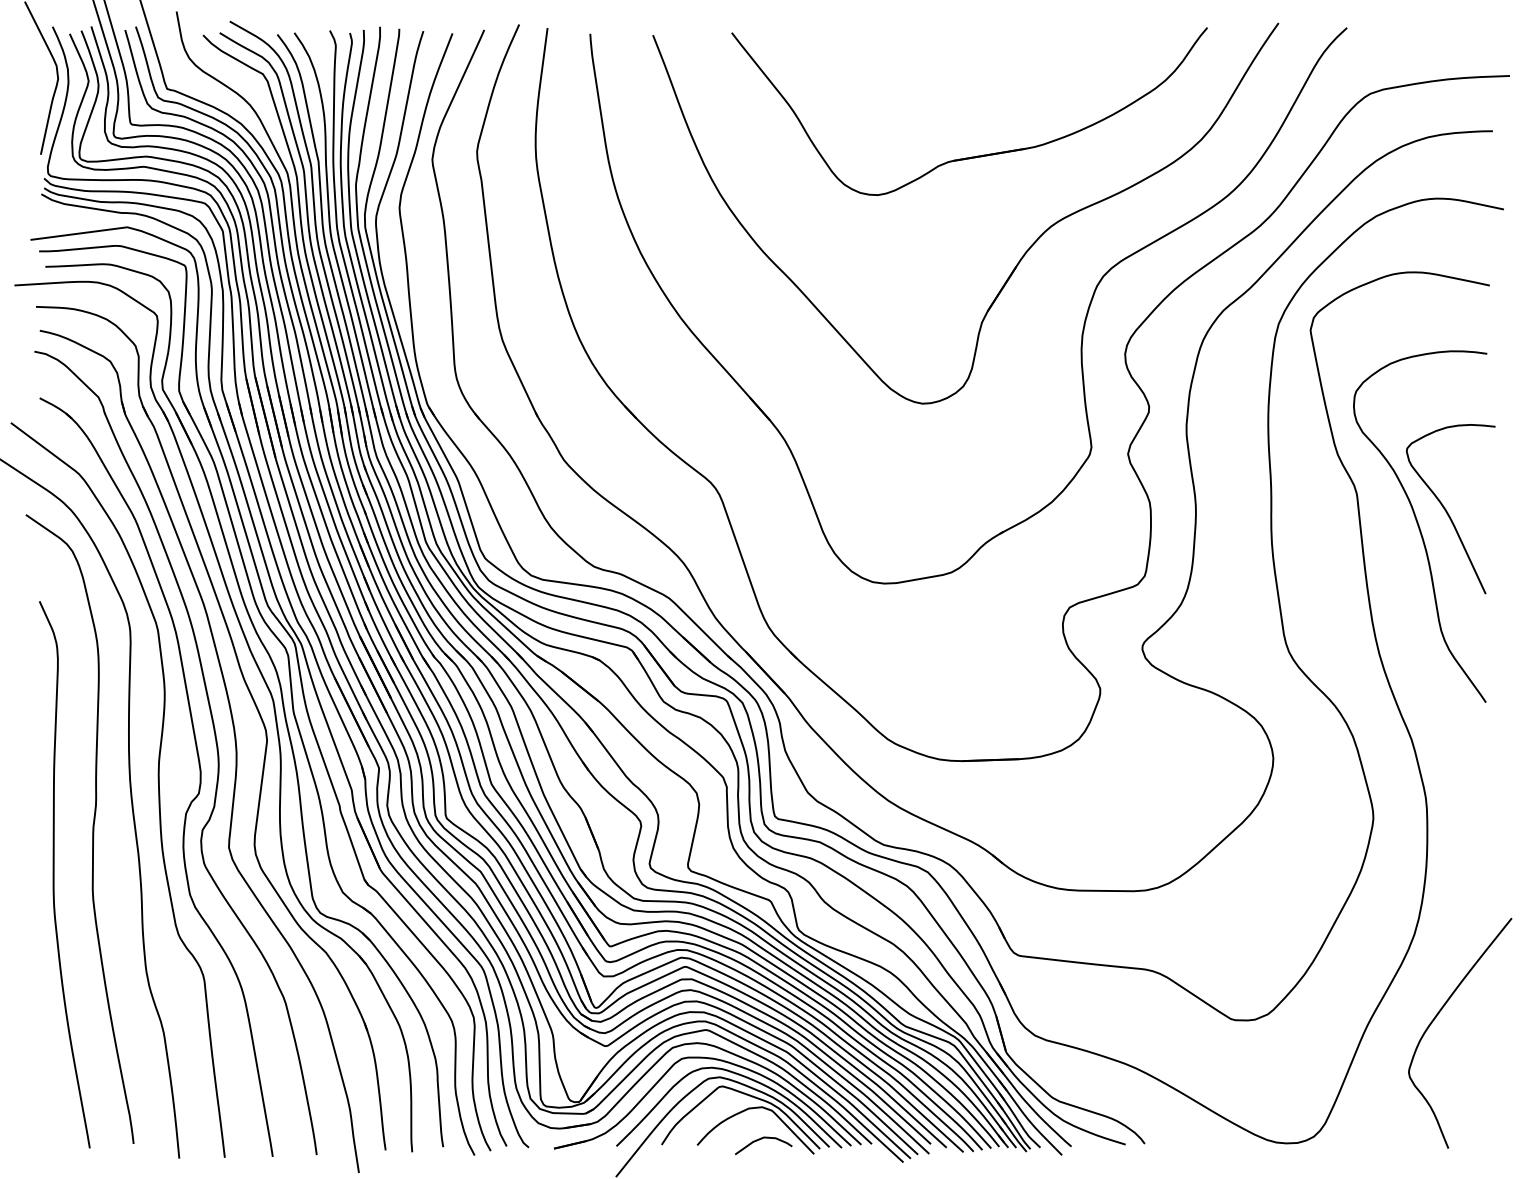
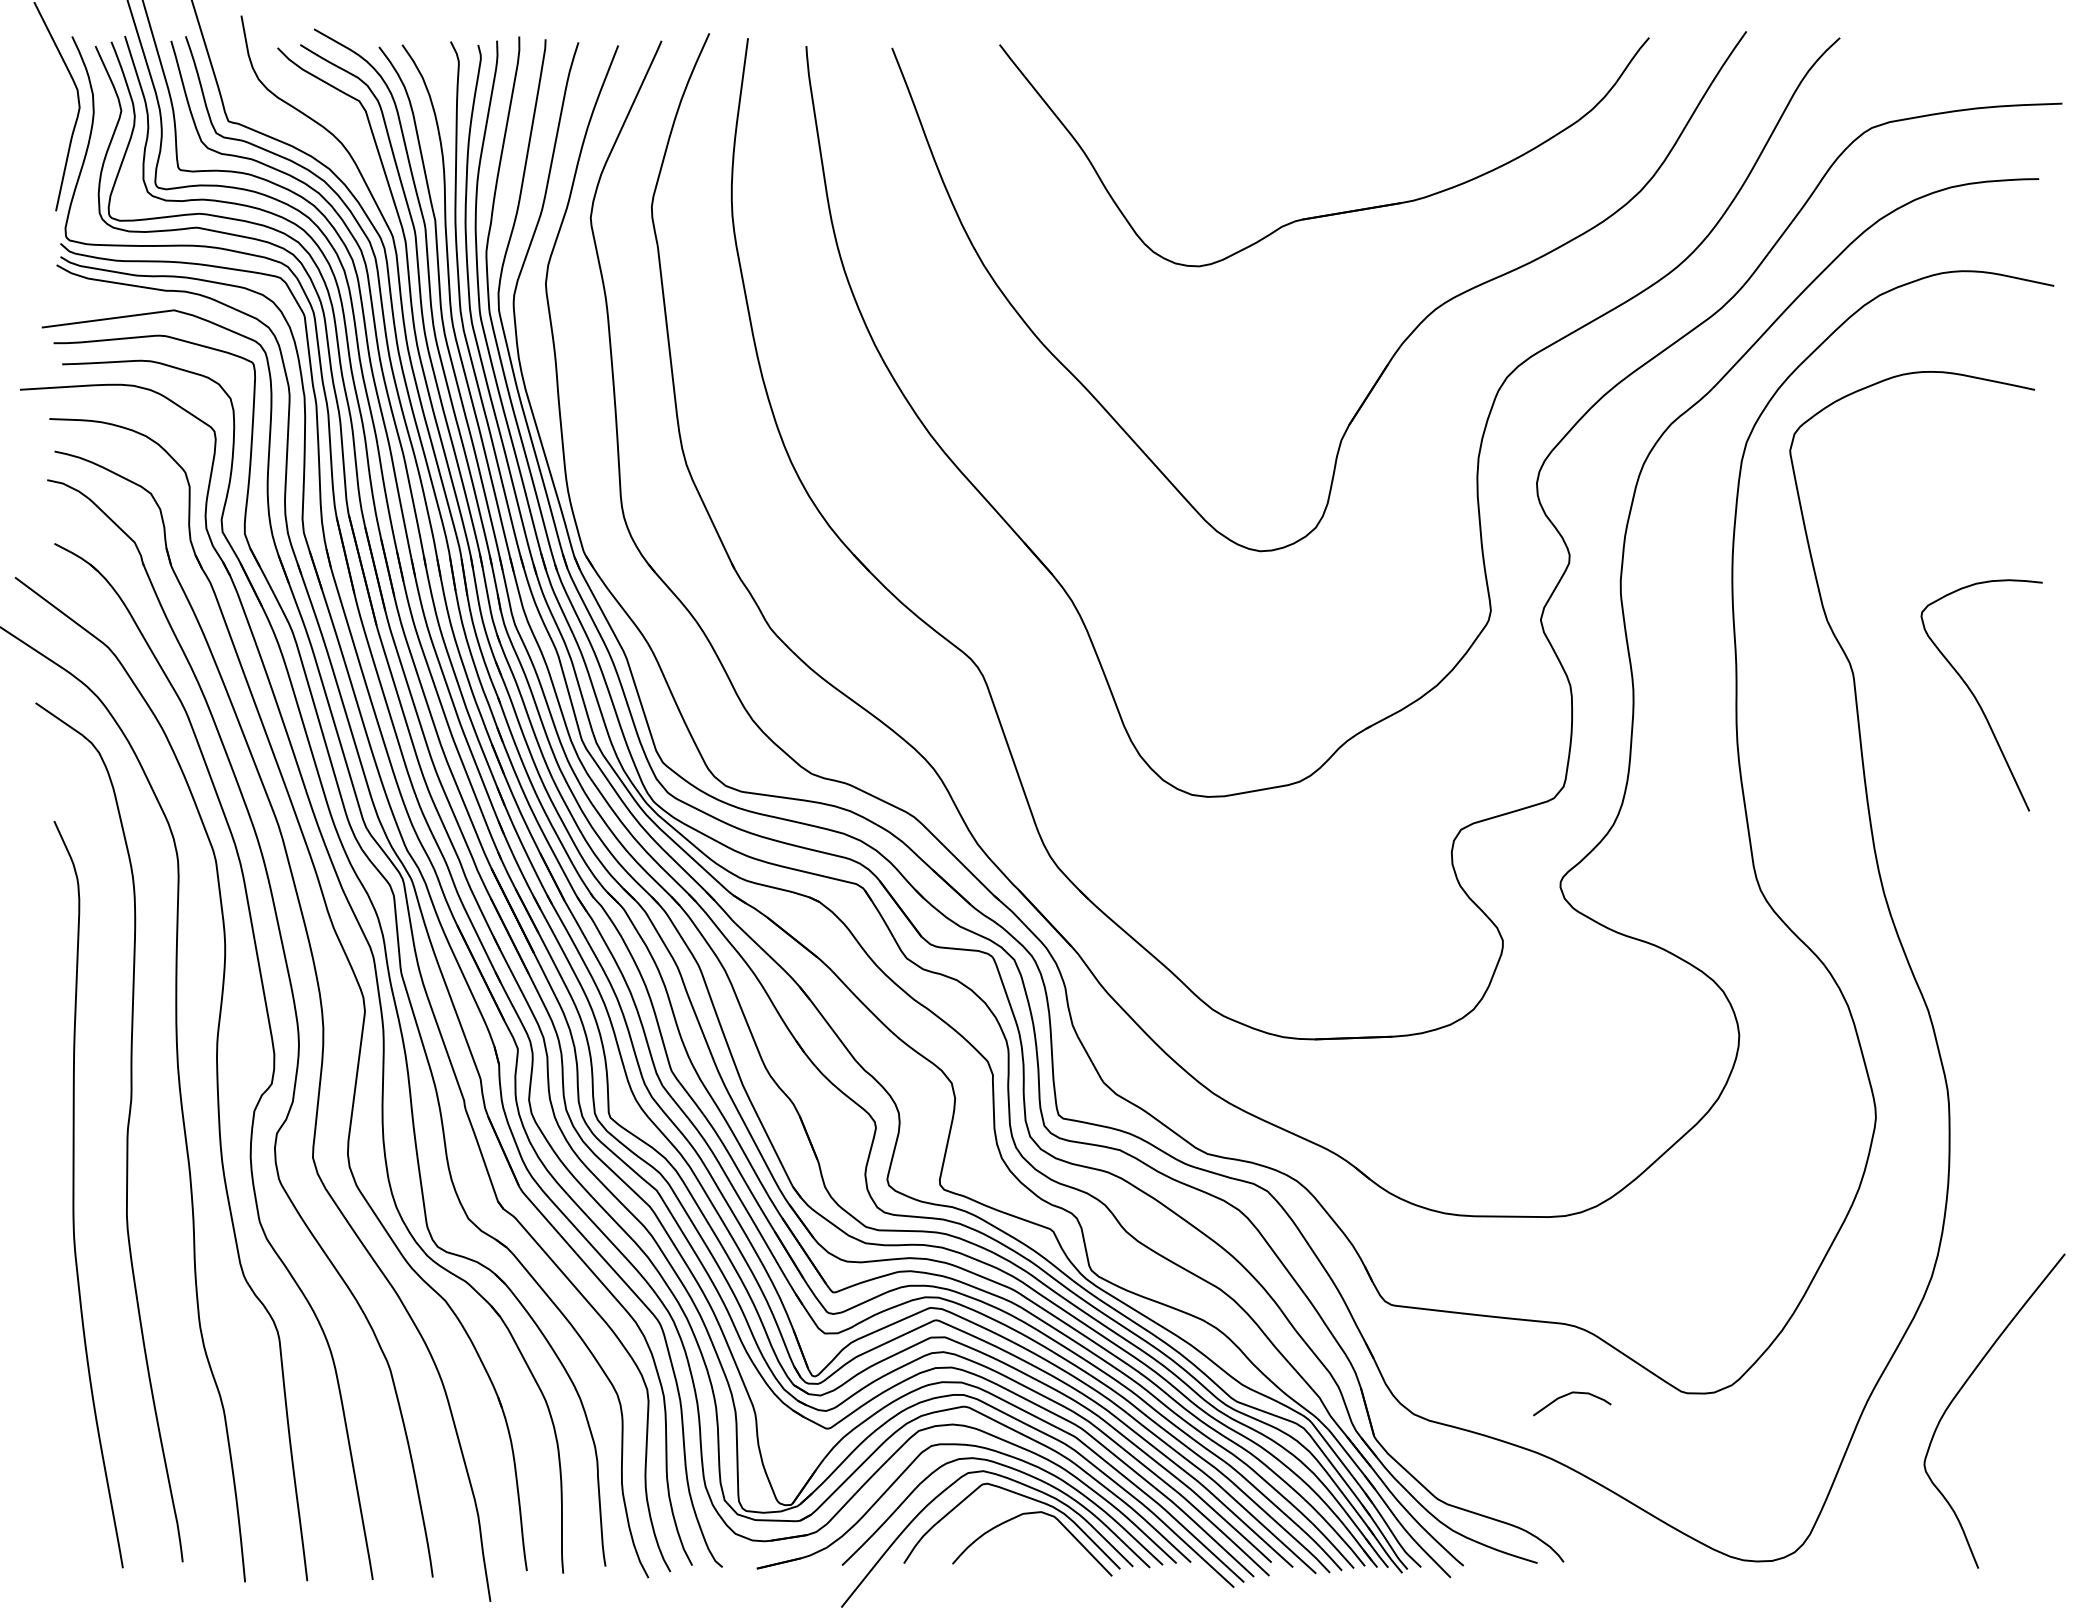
curve: (1419, 526) -> (1938, 718), removed
curve: (760, 1139) -> (1568, 1395), moved

